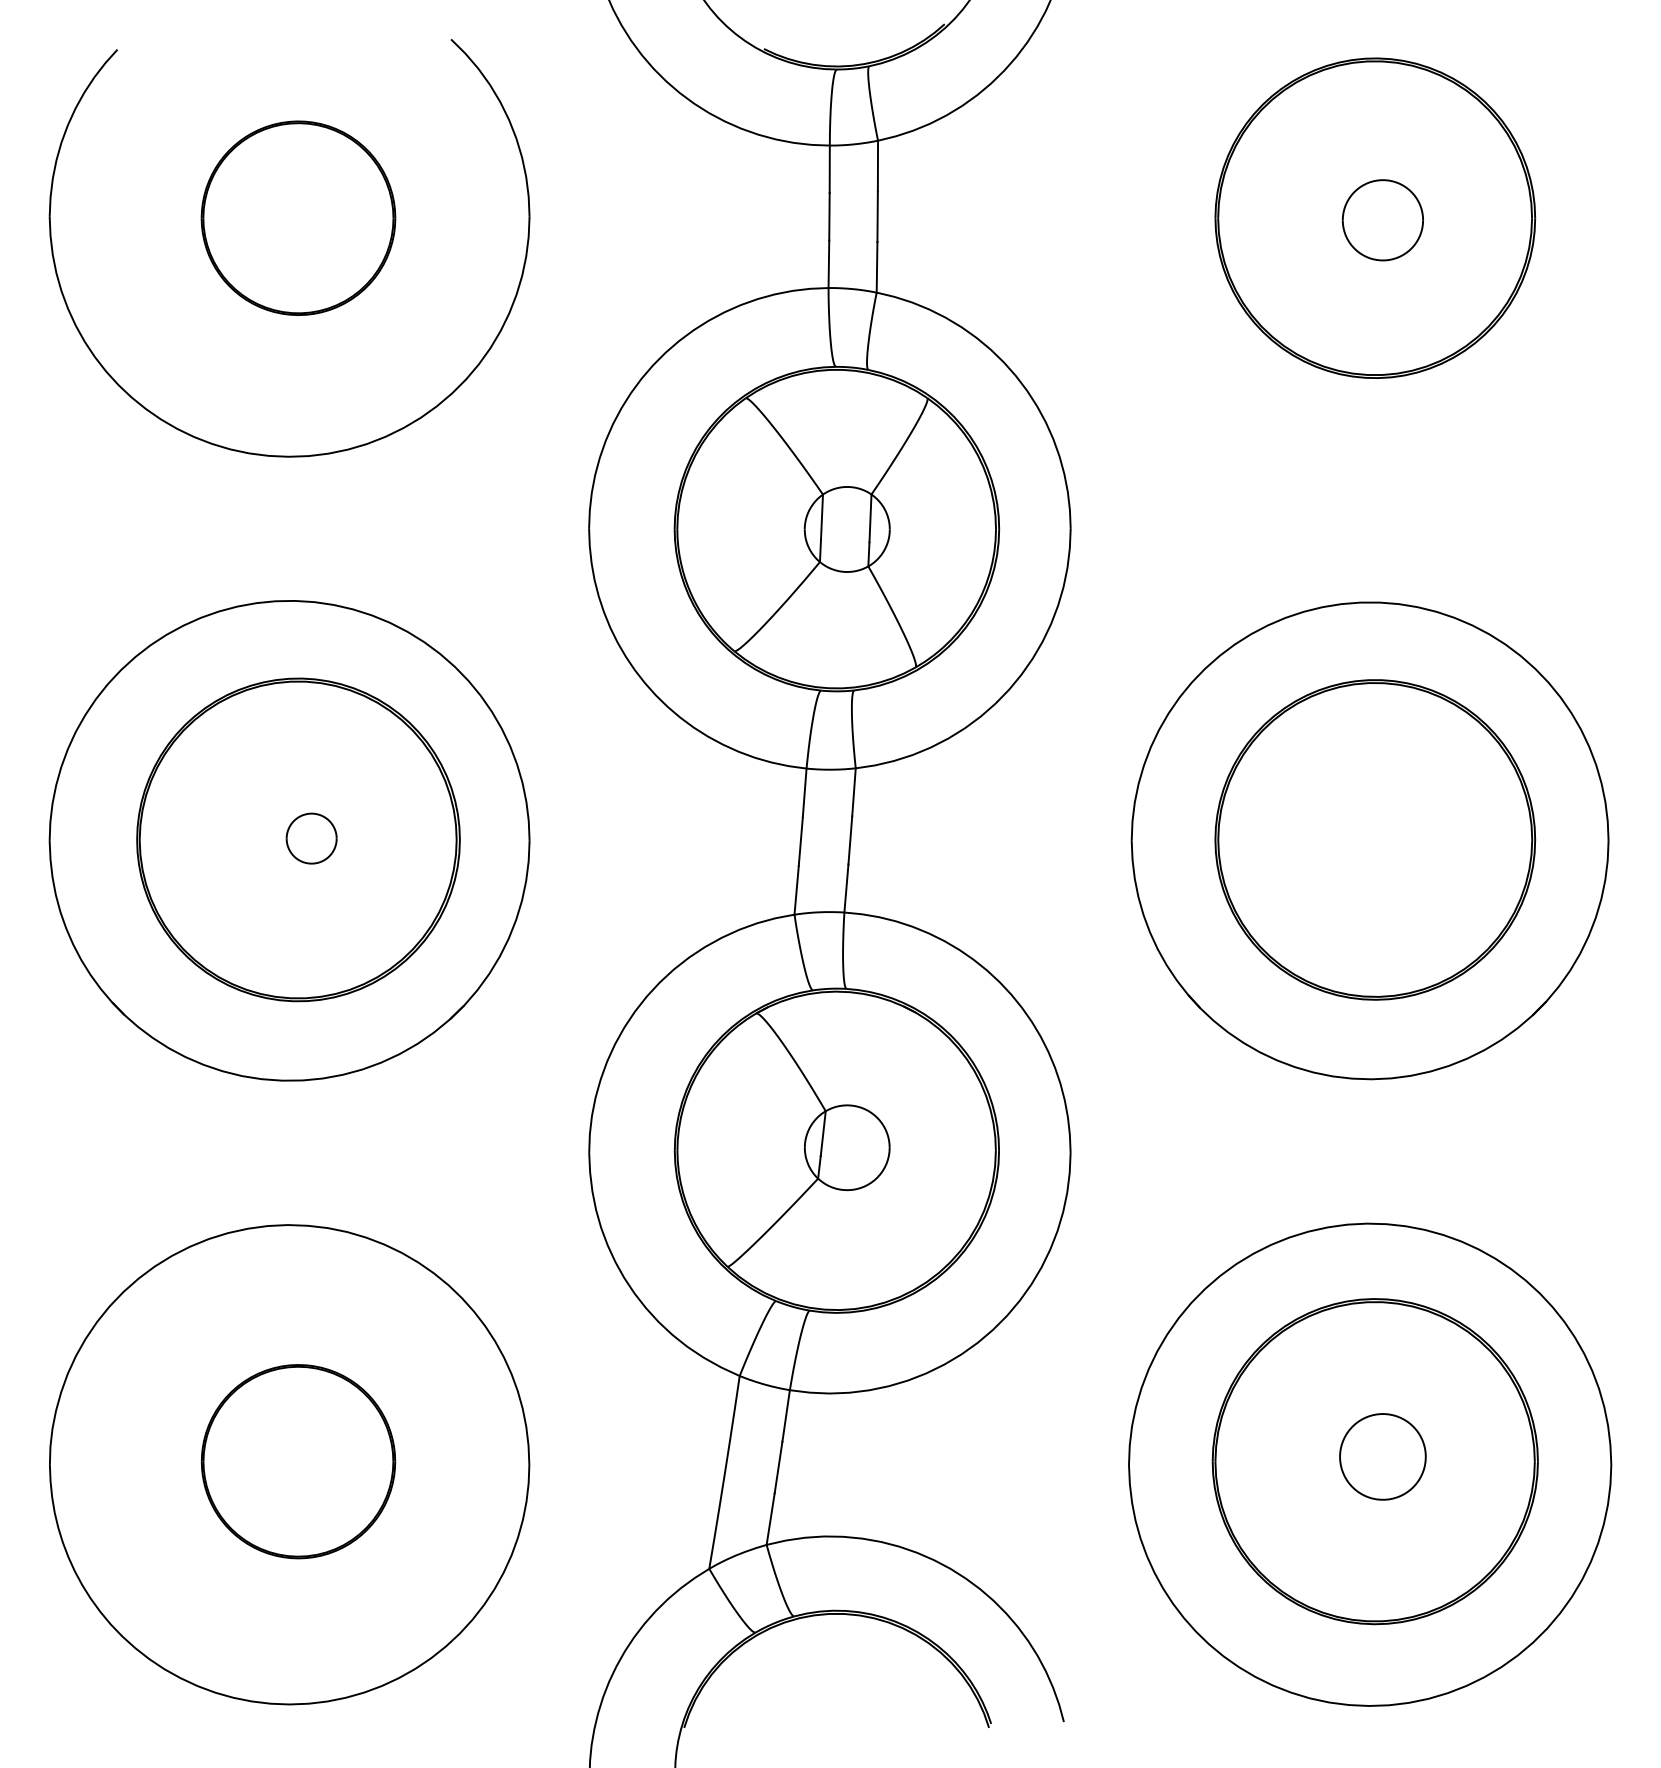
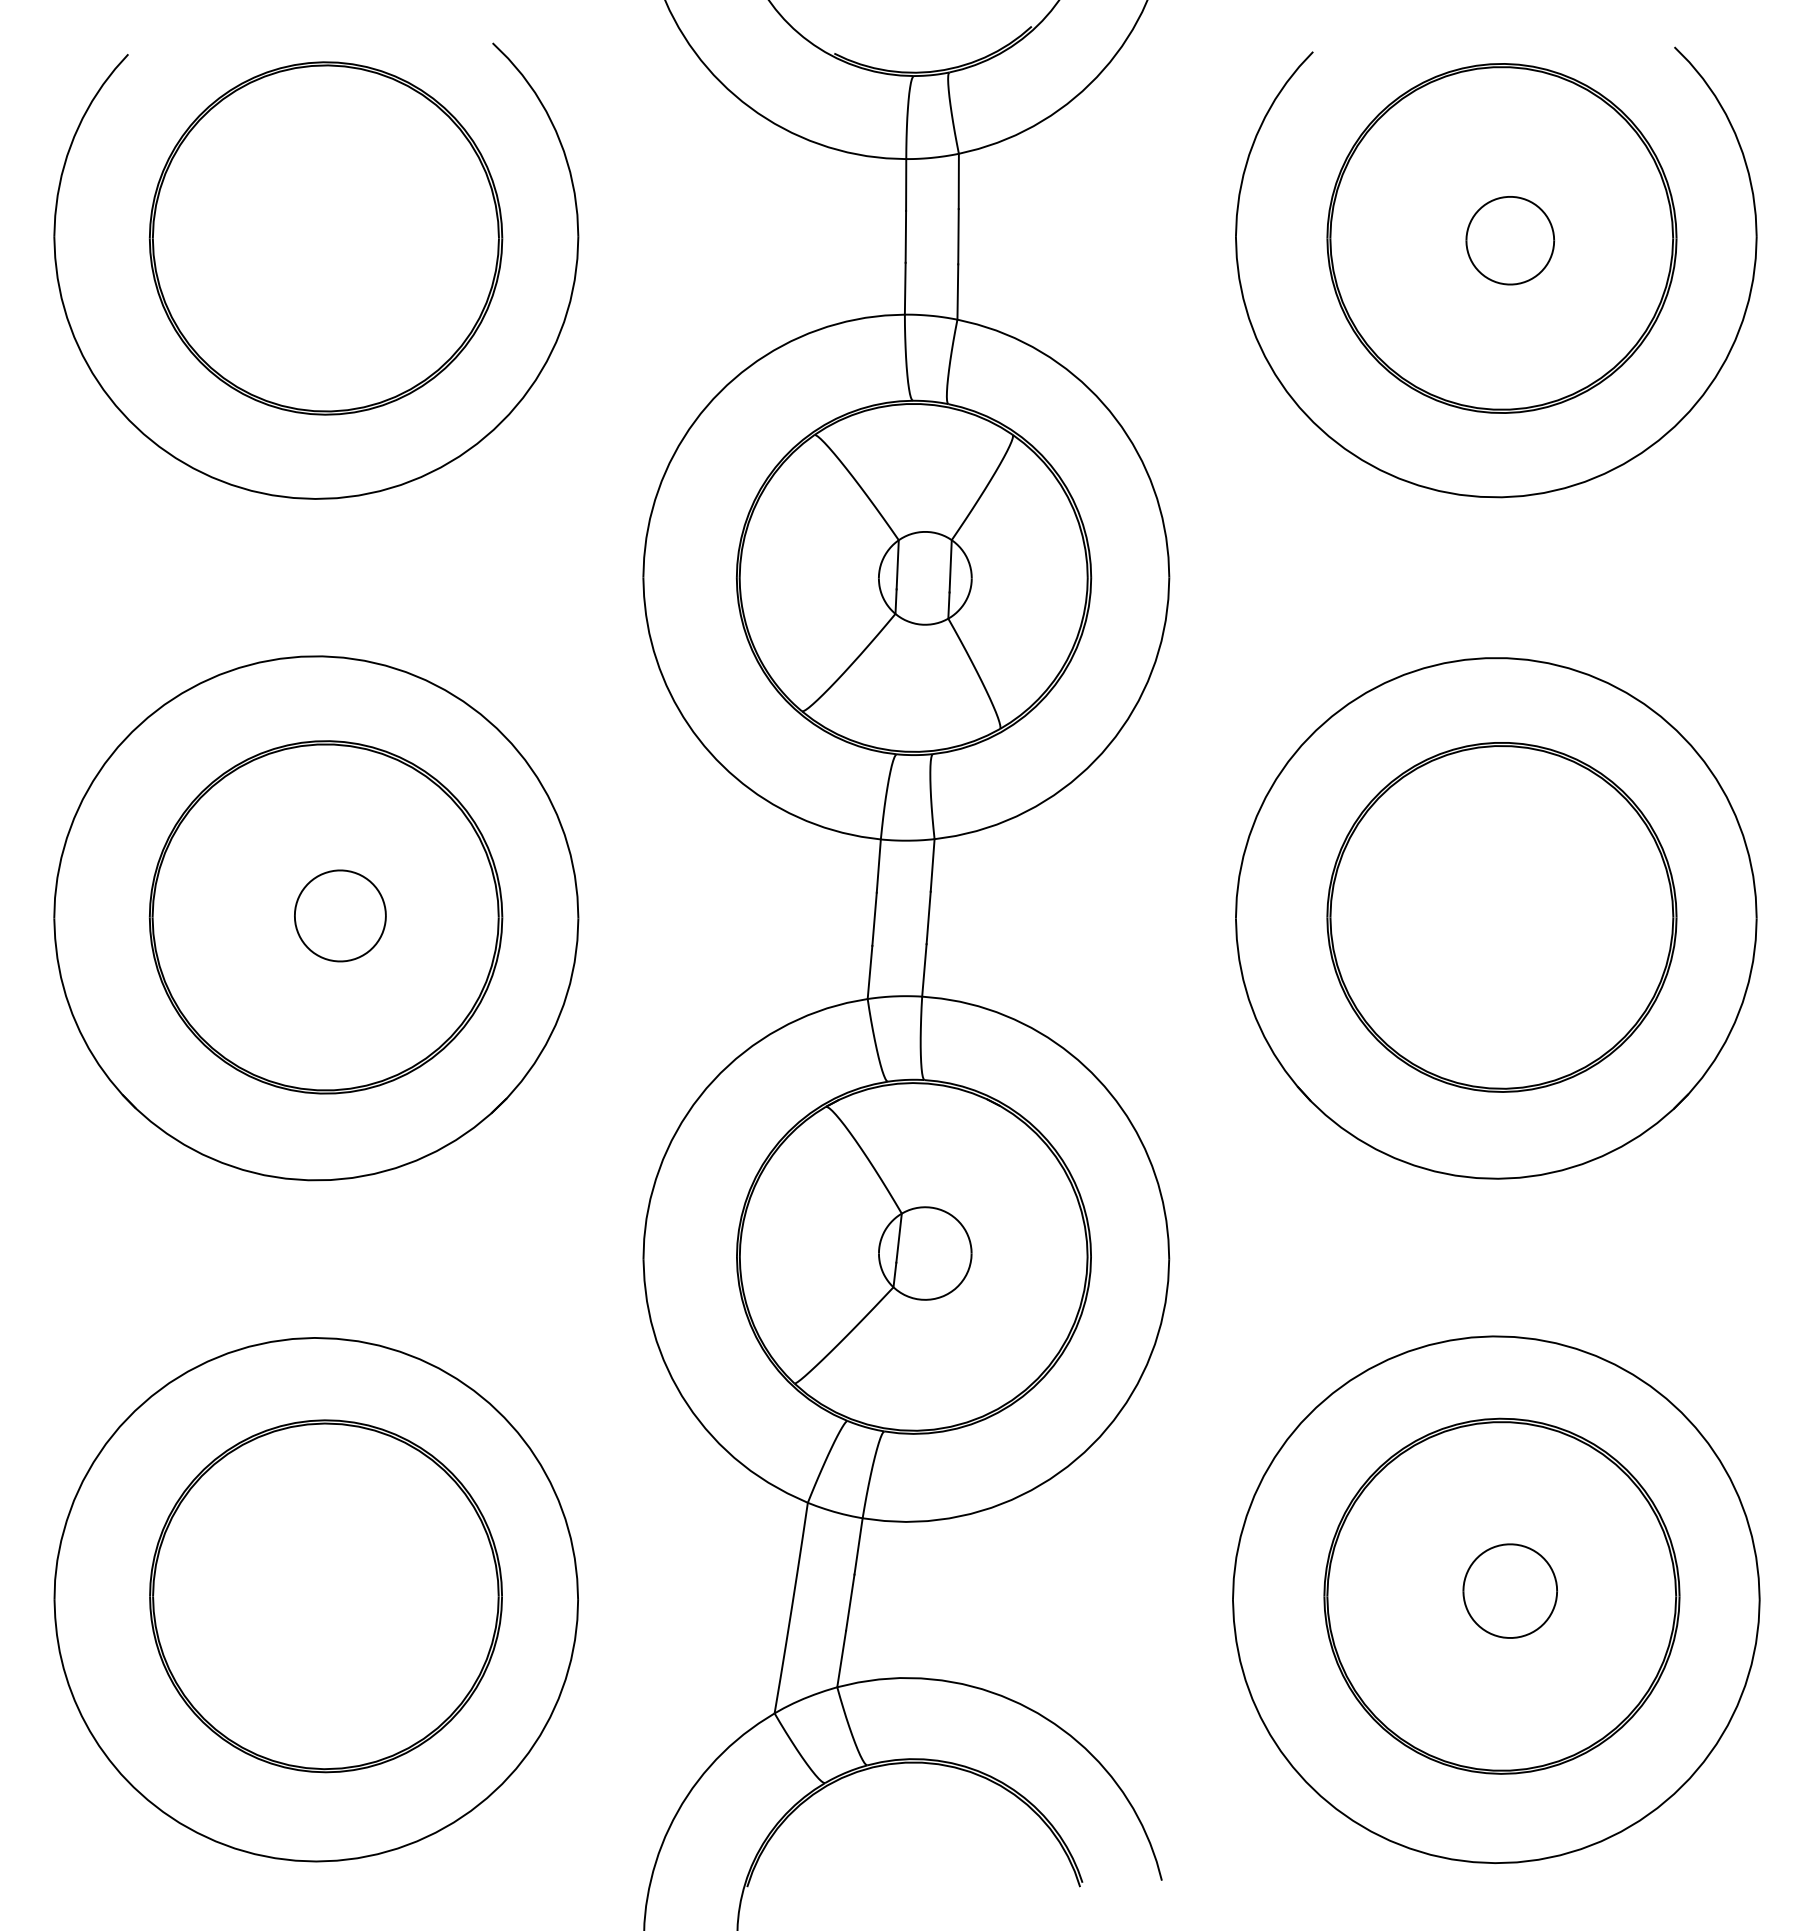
part: (298, 218) -> (325, 238), size x1.67
part: (1383, 453) -> (1510, 495), added
part: (311, 838) -> (340, 915), size x1.67
part: (298, 1461) -> (325, 1596), size x1.67

